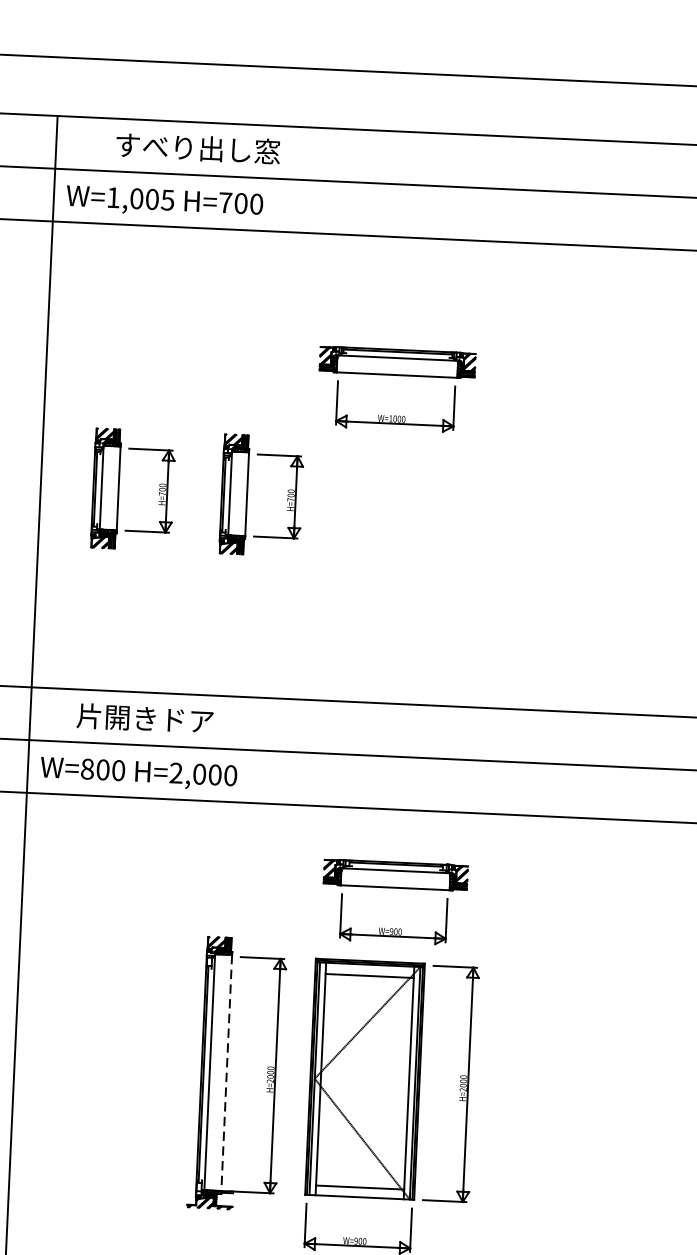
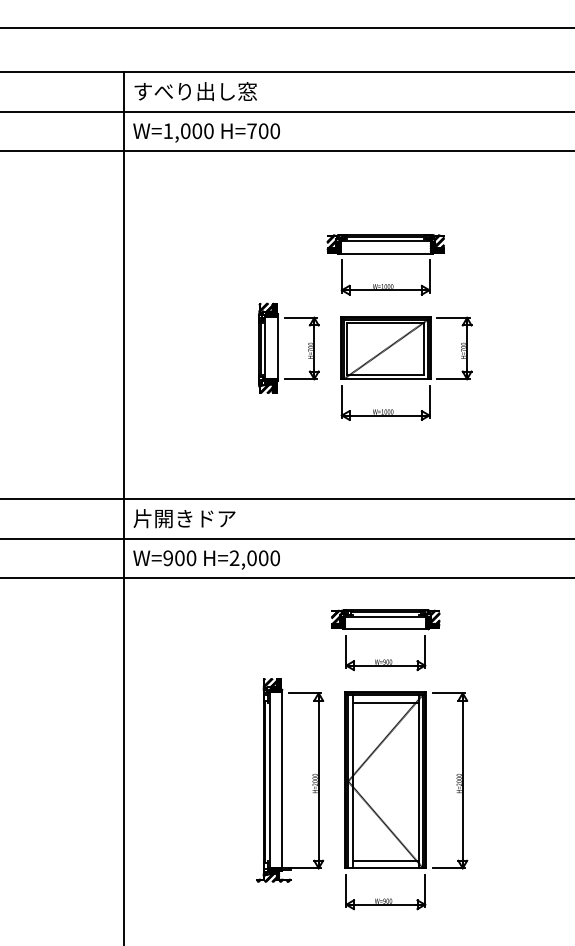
text: (197, 148) -> (195, 91), moved
text: (167, 199) -> (208, 130), W=1,005 -> W=1,000
part: (119, 487) -> (182, 347), removed
part: (417, 529) -> (406, 368), added
text: (145, 718) -> (184, 518), moved
text: (87, 769) -> (168, 558), W=800 -> W=900
part: (394, 888) -> (385, 629), moved
line: (226, 1073) -> (282, 780), dashed -> solid

